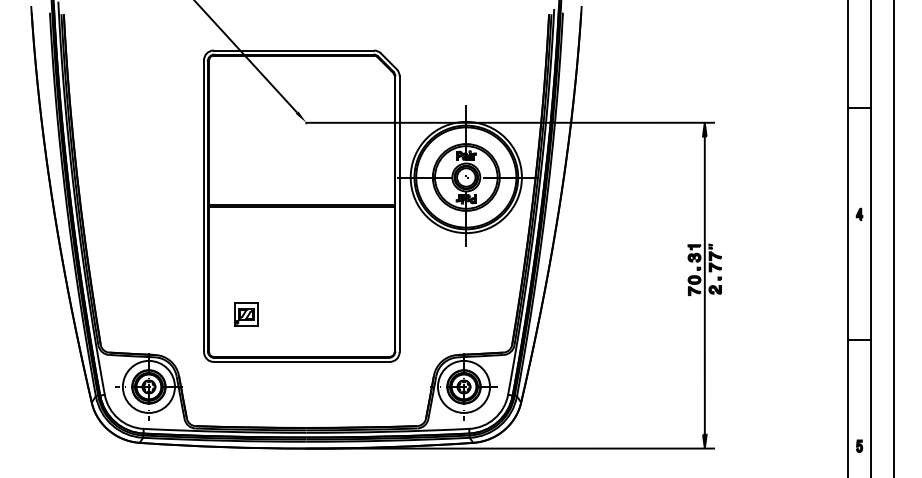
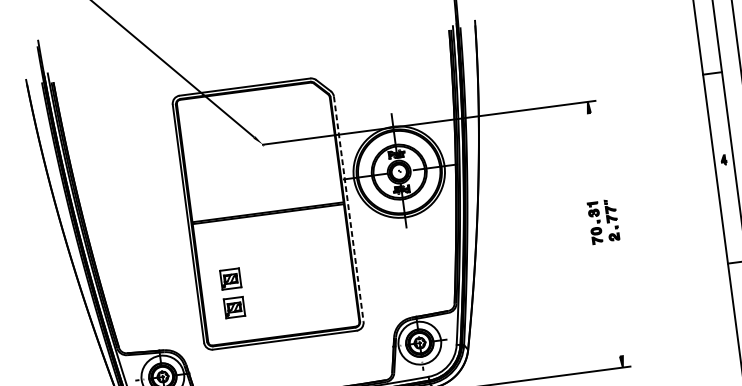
line: (399, 214) -> (348, 209), solid -> dashed
part: (246, 279) -> (230, 278), added
line: (704, 285) -> (605, 234), removed

